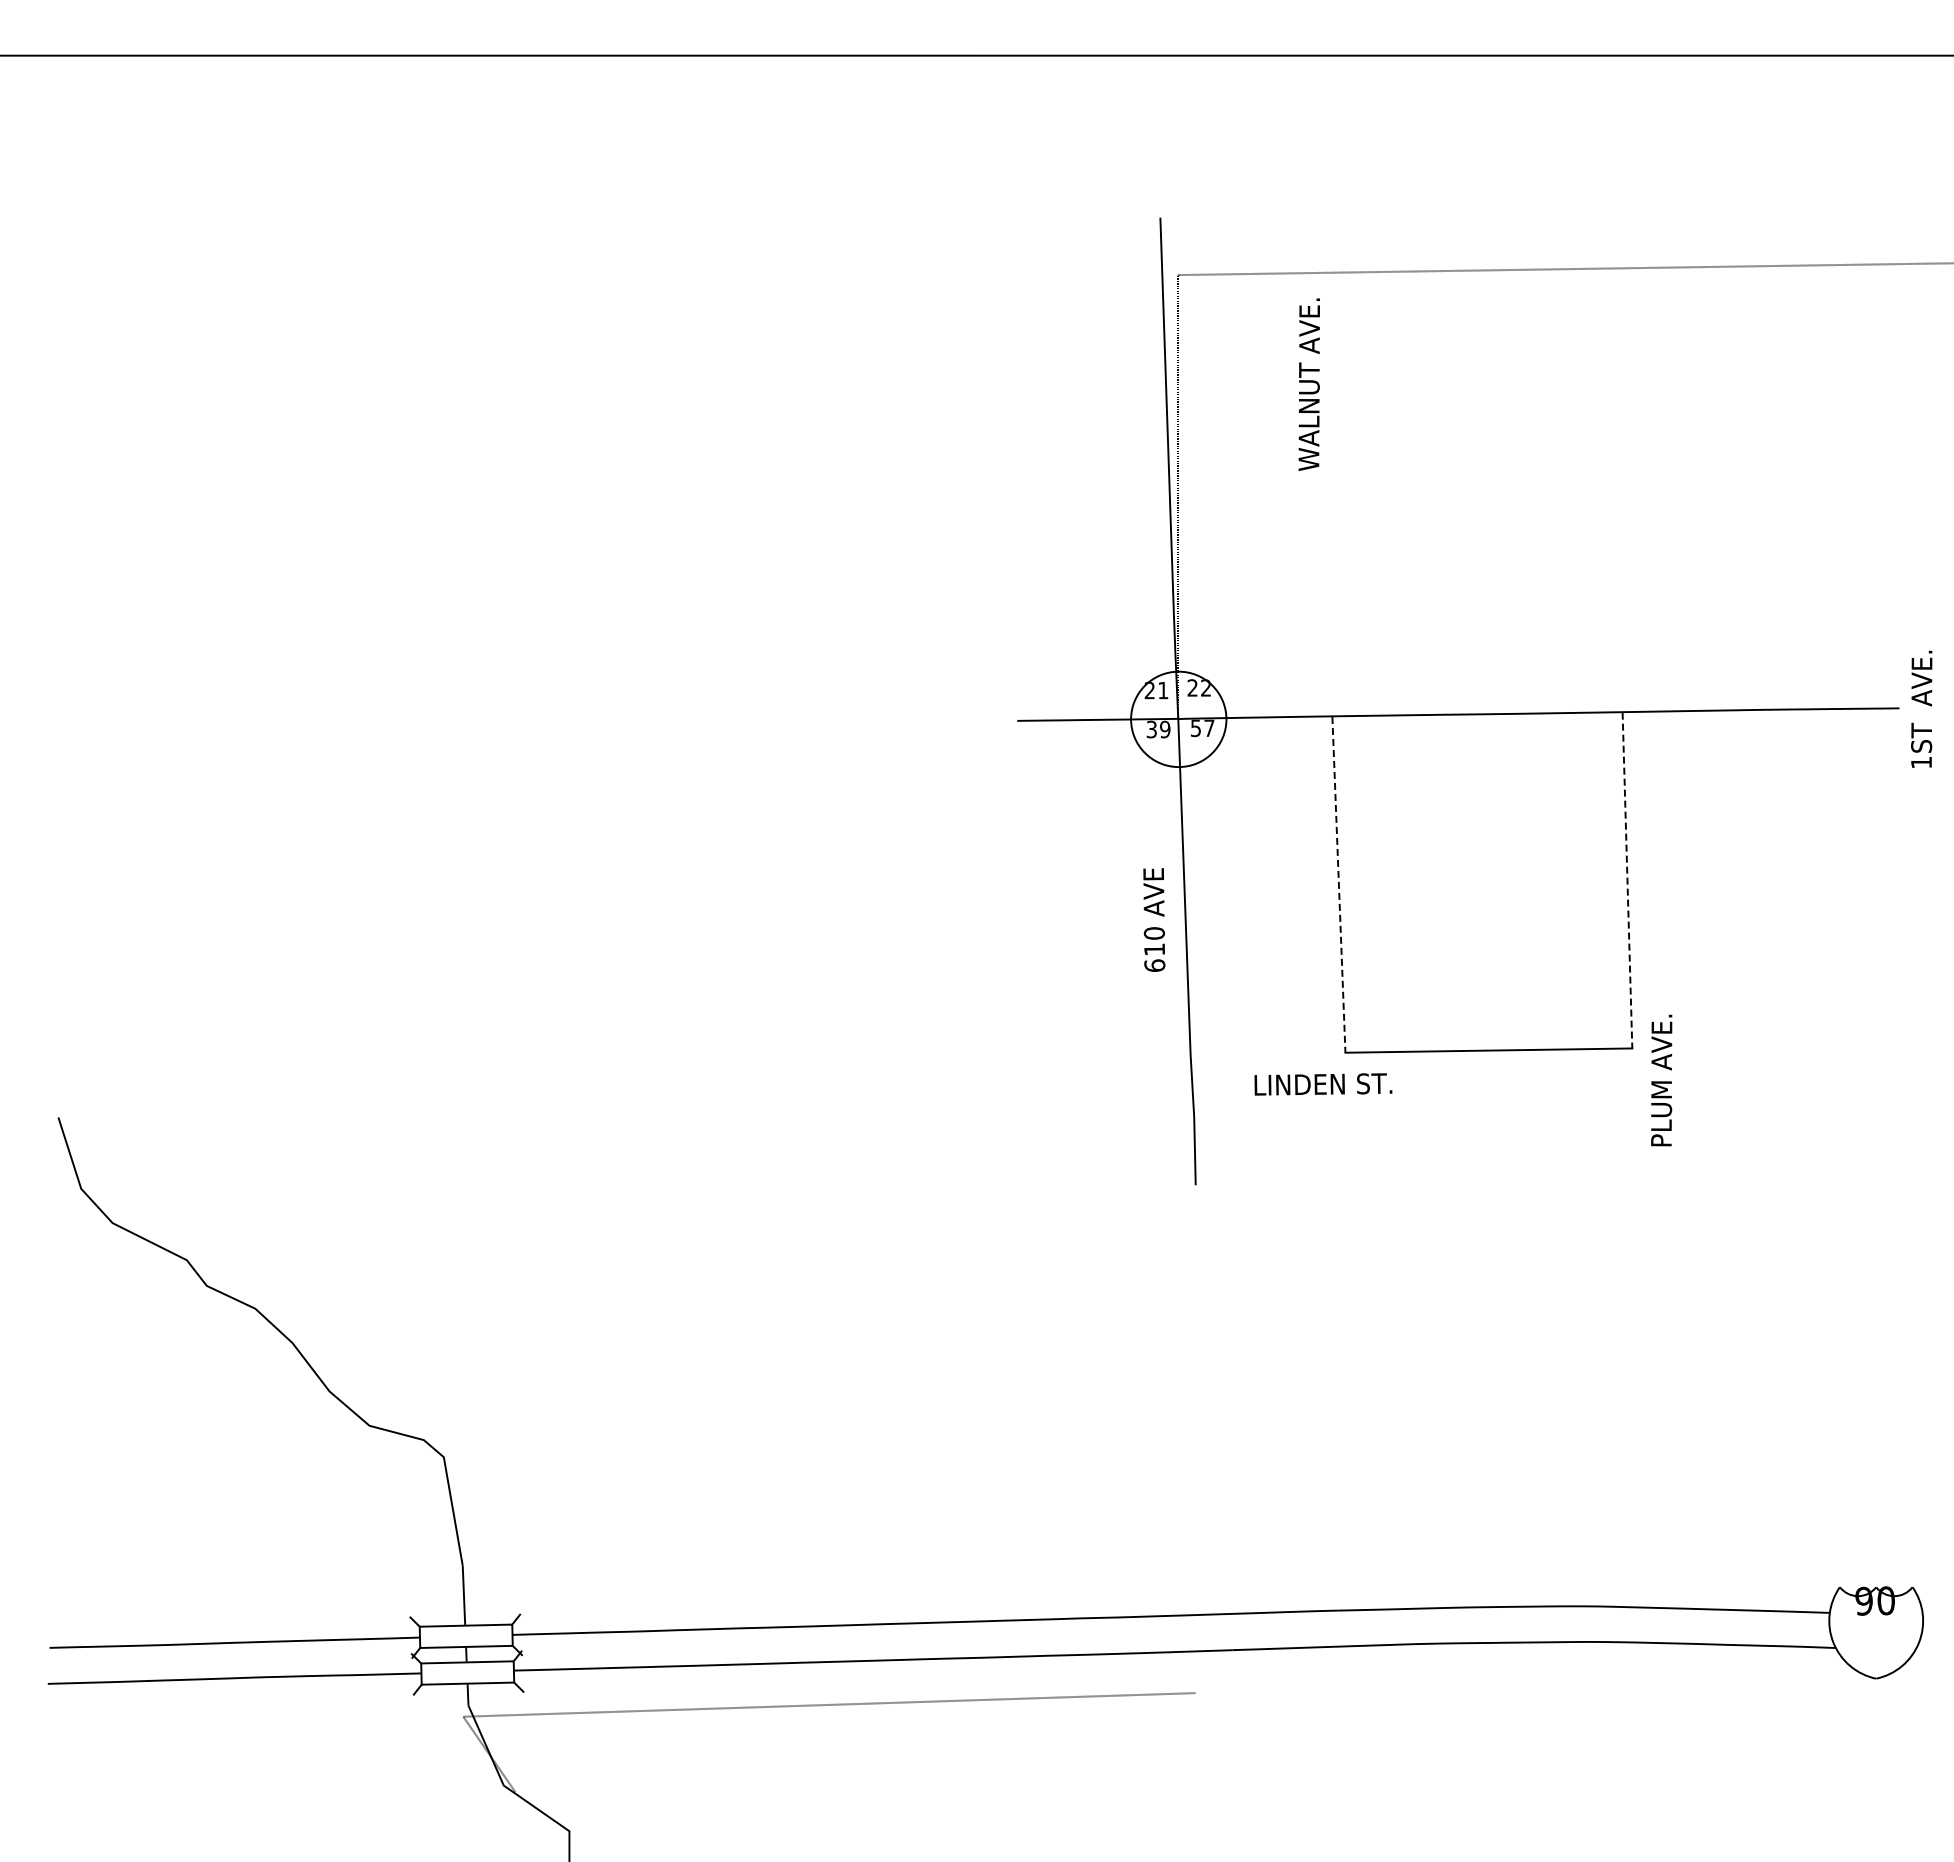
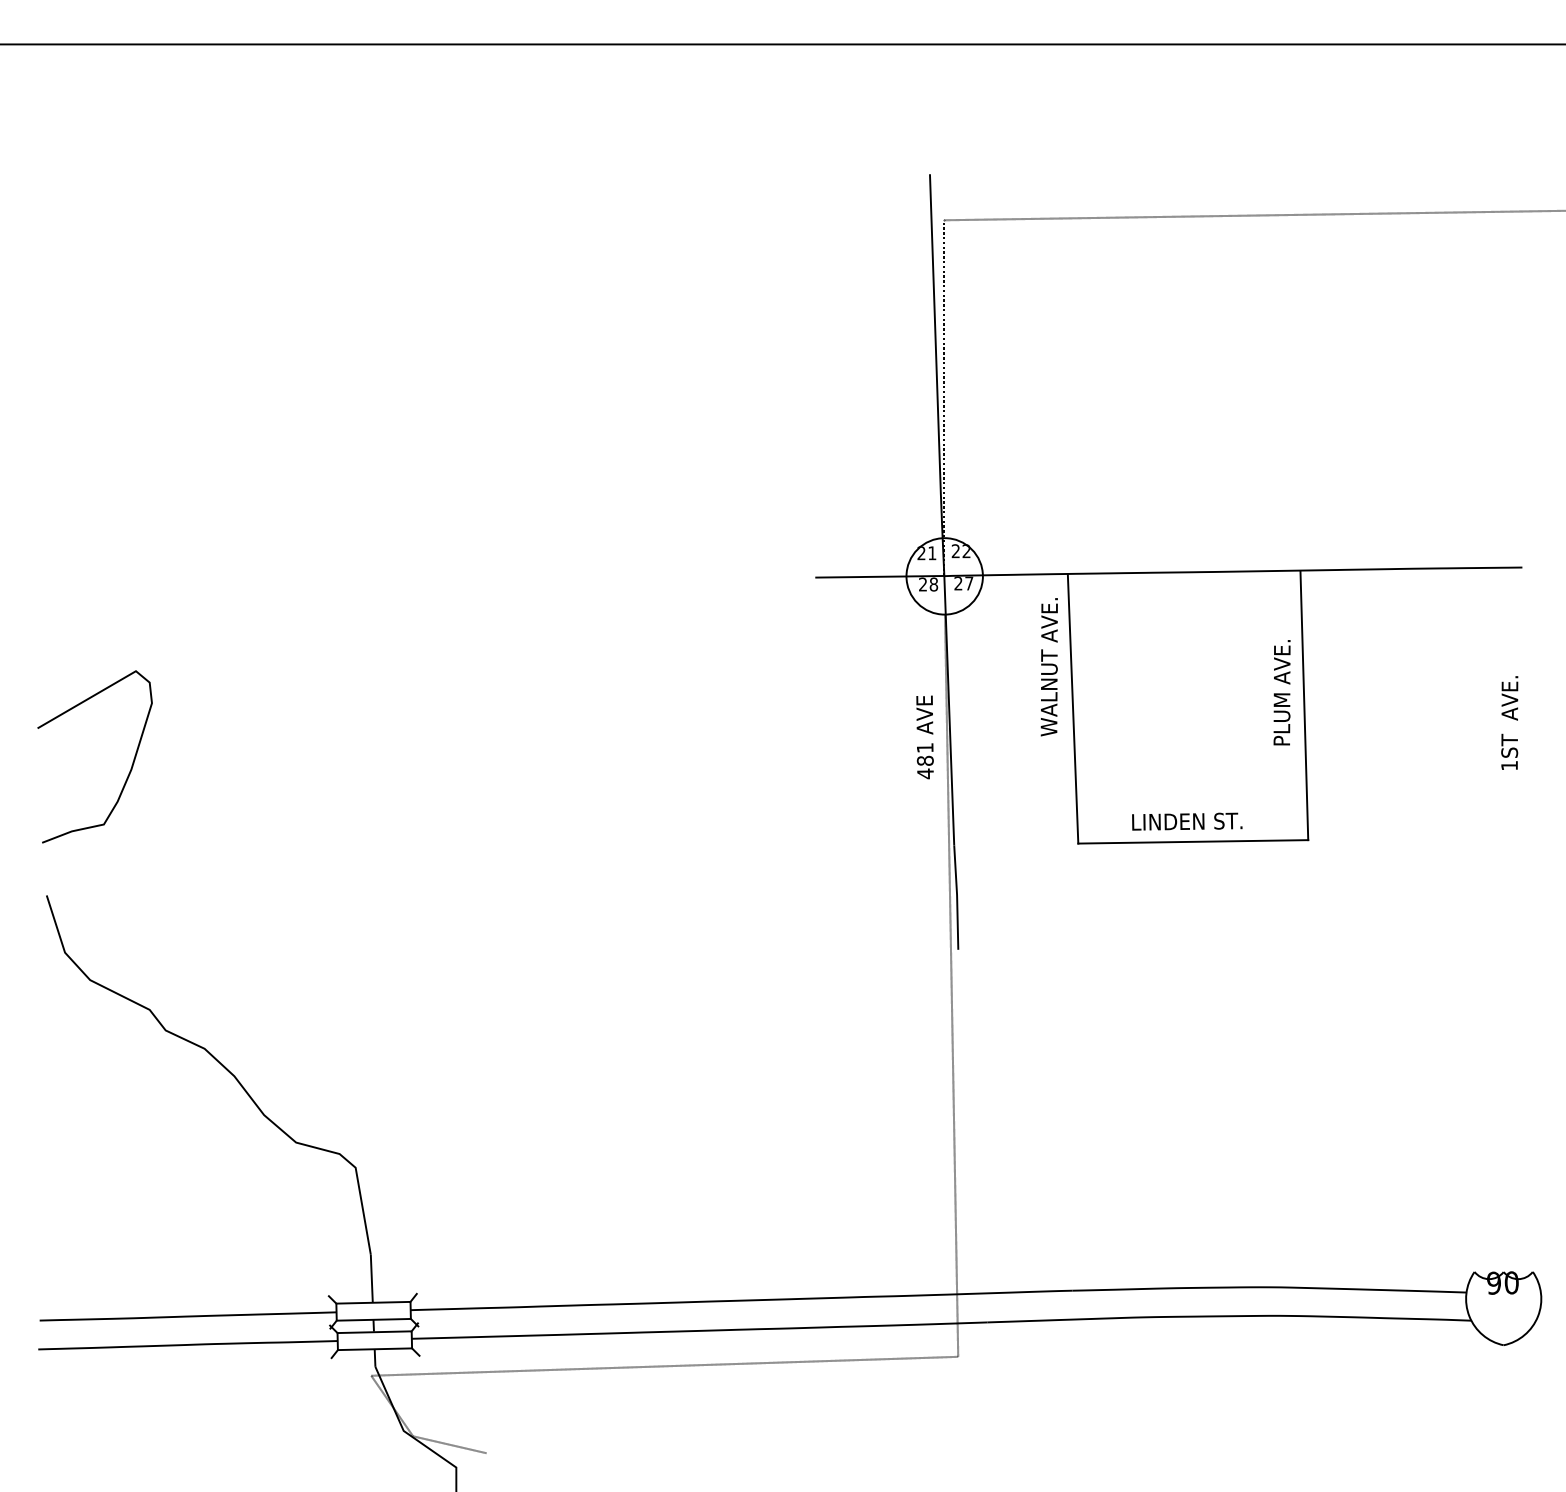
text: (1308, 384) -> (1048, 667), moved
text: (1921, 708) -> (1509, 722), moved
text: (1195, 728) -> (958, 583), 57 -> 27
text: (1158, 729) -> (928, 584), 39 -> 28
line: (1627, 880) -> (1304, 705), dashed -> solid
line: (1338, 884) -> (1072, 708), dashed -> solid
text: (1154, 949) -> (925, 760), 610 -> 481
curve: (160, 965) -> (128, 773), added
text: (1661, 1080) -> (1281, 692), moved
text: (1323, 1084) -> (1187, 821), moved
line: (1187, 1230) -> (951, 986), added
line: (561, 1802) -> (449, 1444), added

